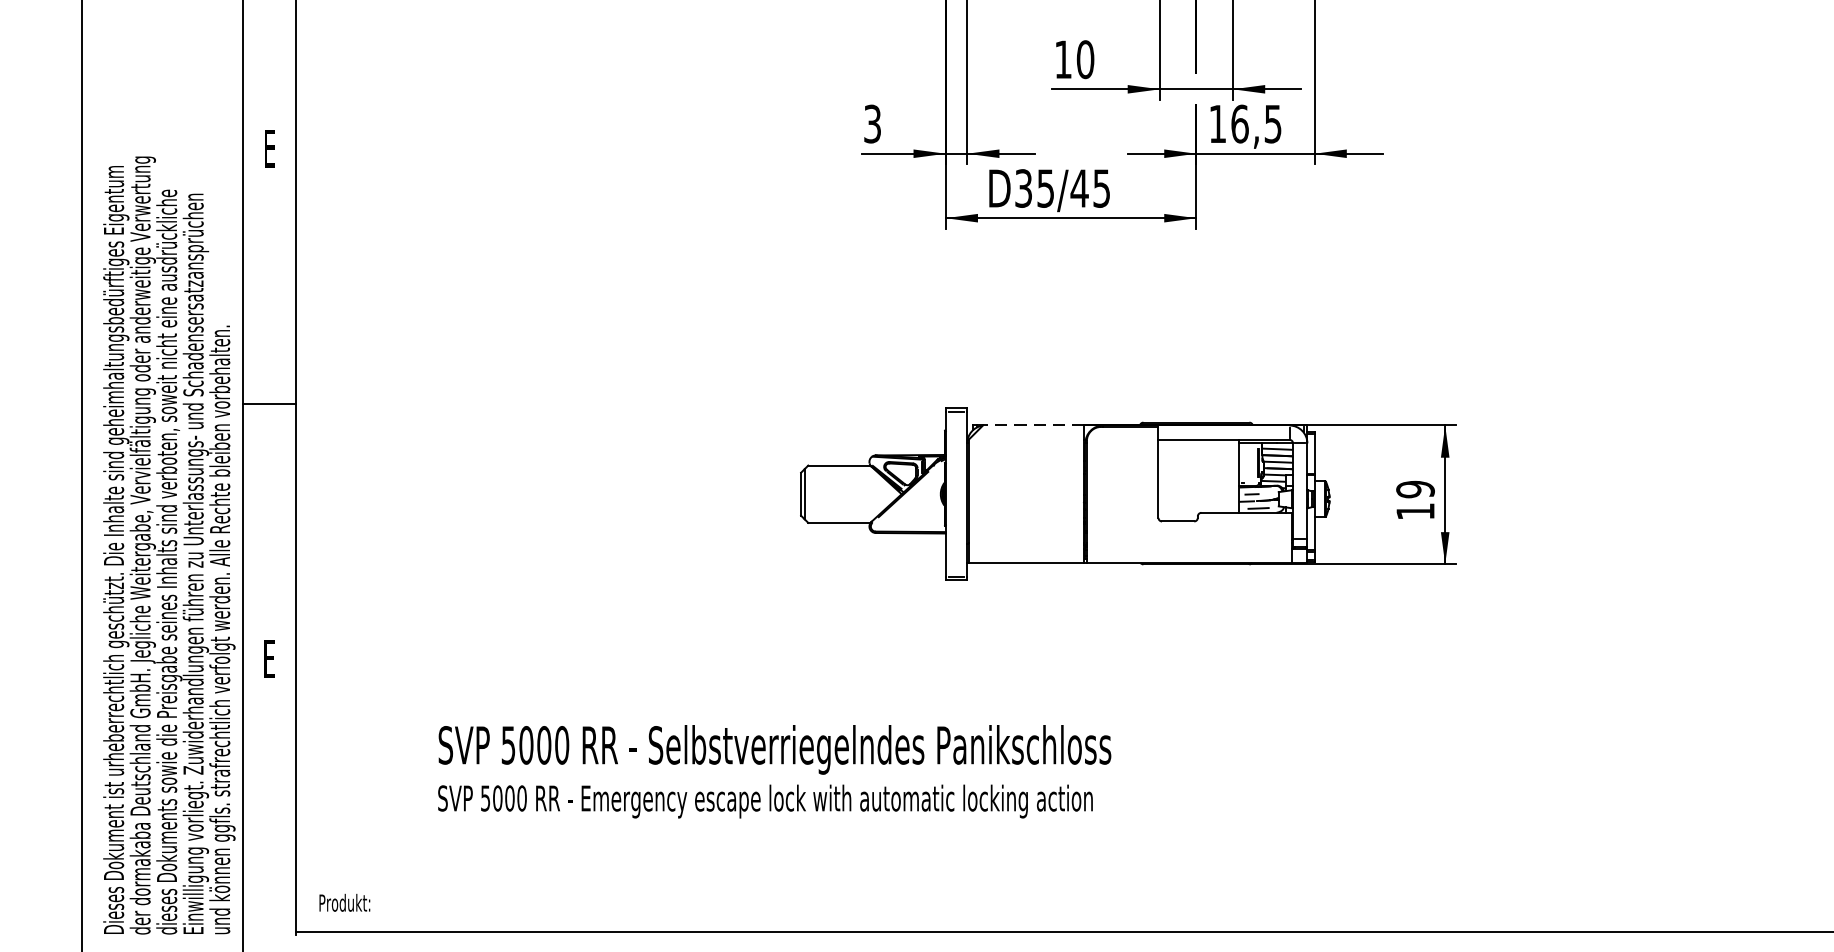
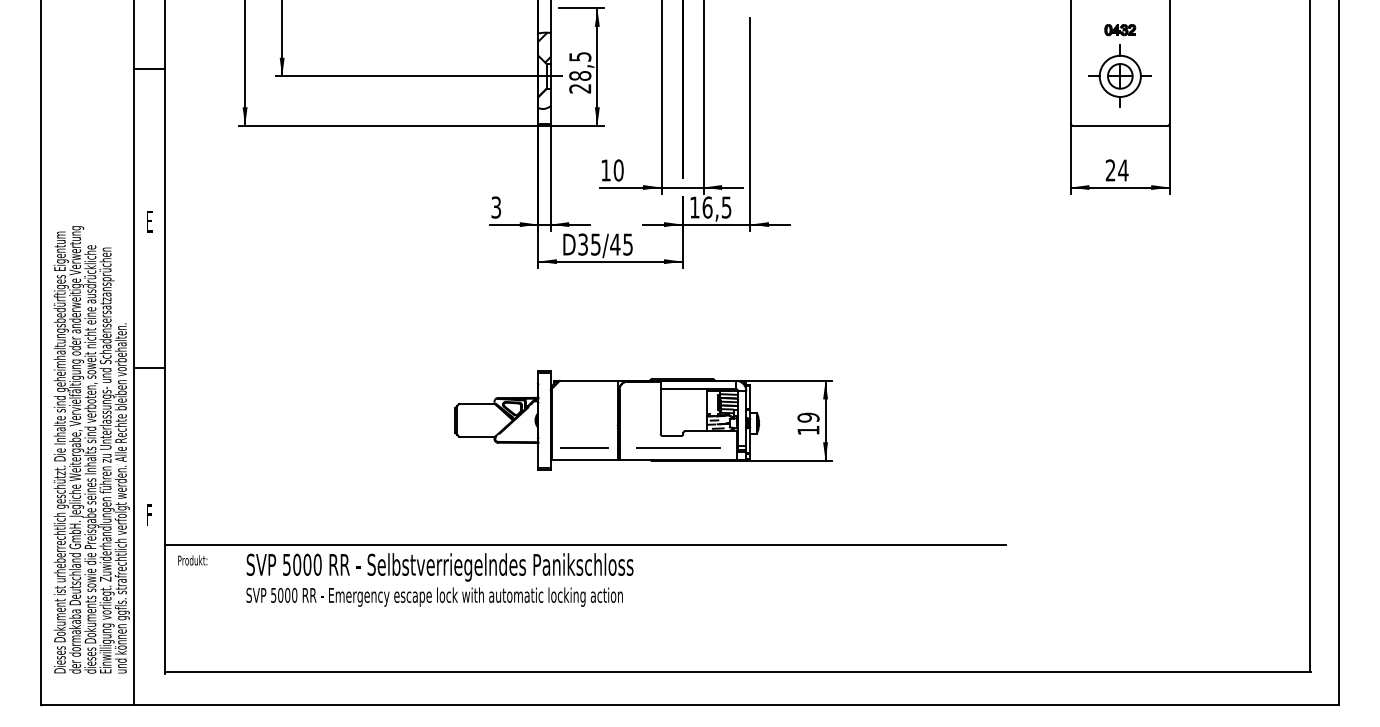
line: (1032, 424) -> (588, 380), dashed -> solid
line: (1026, 543) -> (584, 448), added
line: (1189, 543) -> (678, 448), added
text: (269, 657) -> (149, 514), E -> F
line: (1026, 711) -> (584, 545), added
text: (344, 902) -> (192, 560), moved

